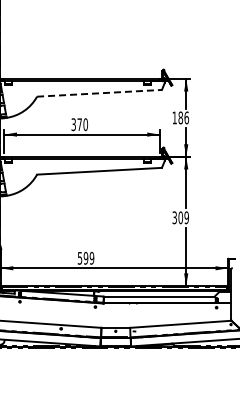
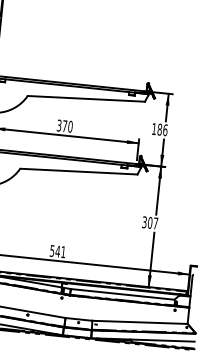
line: (99, 93) -> (86, 99), dashed -> solid
text: (186, 217) -> (155, 223), 309 -> 307
text: (88, 257) -> (60, 251), 599 -> 541

